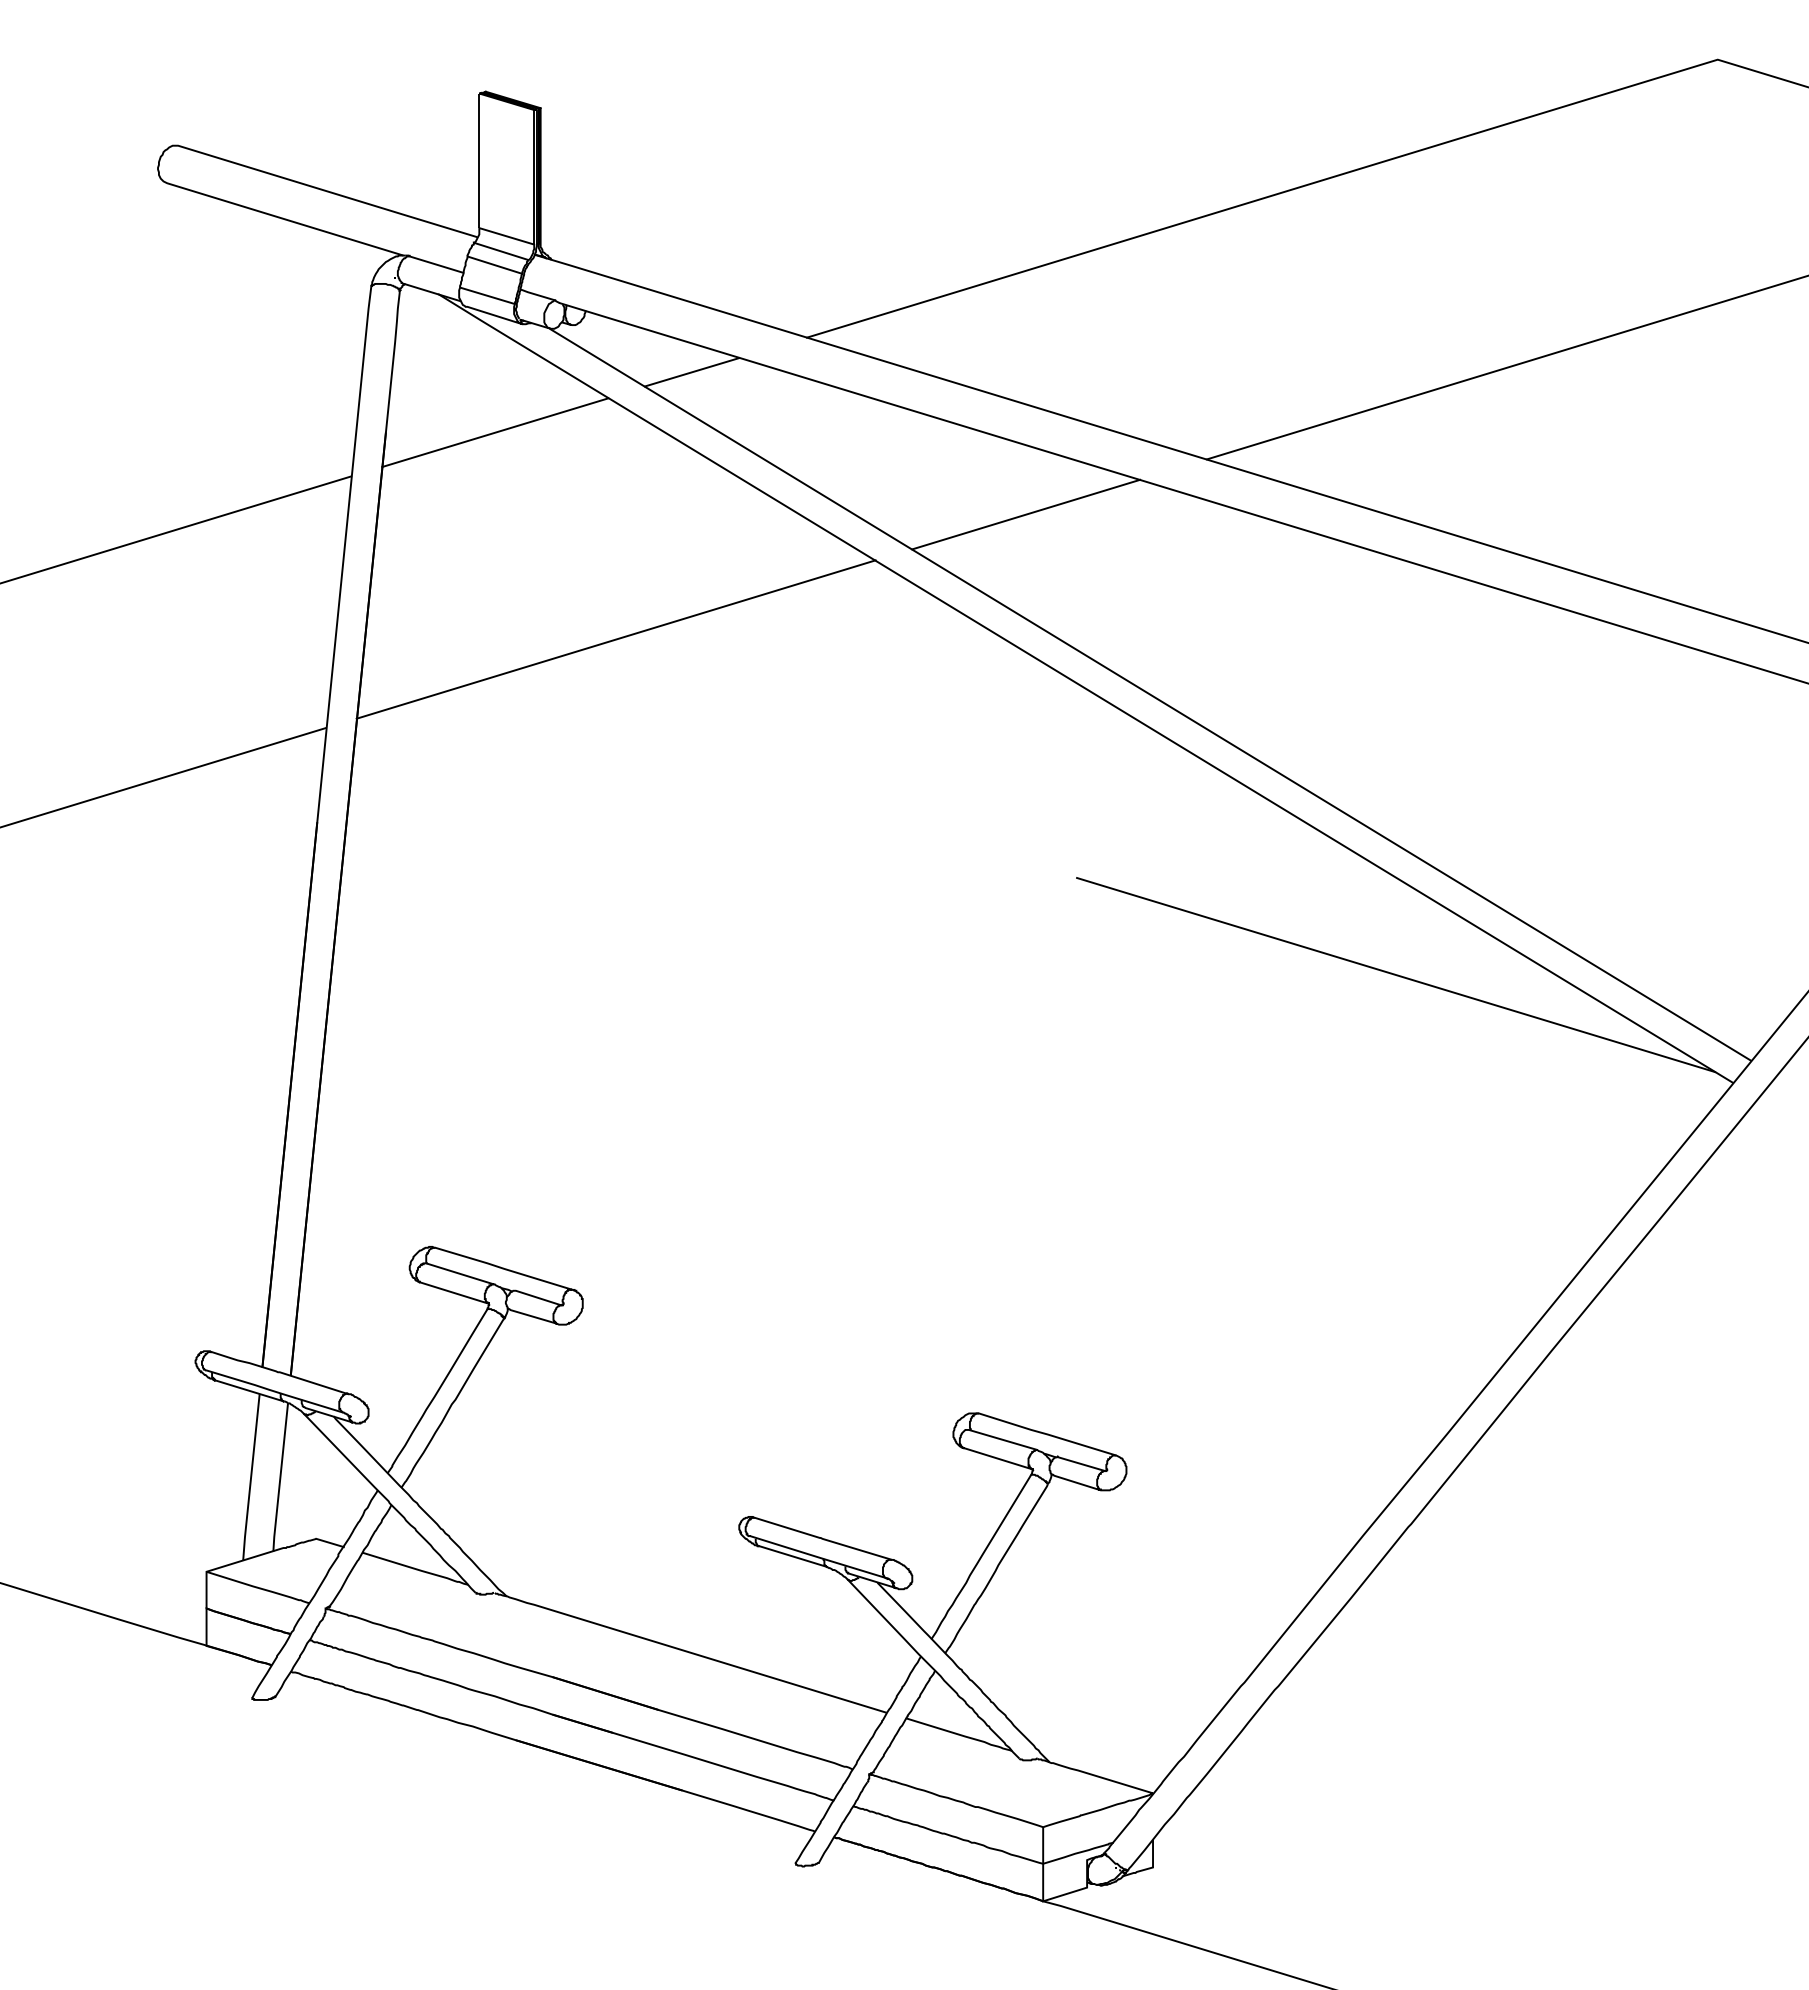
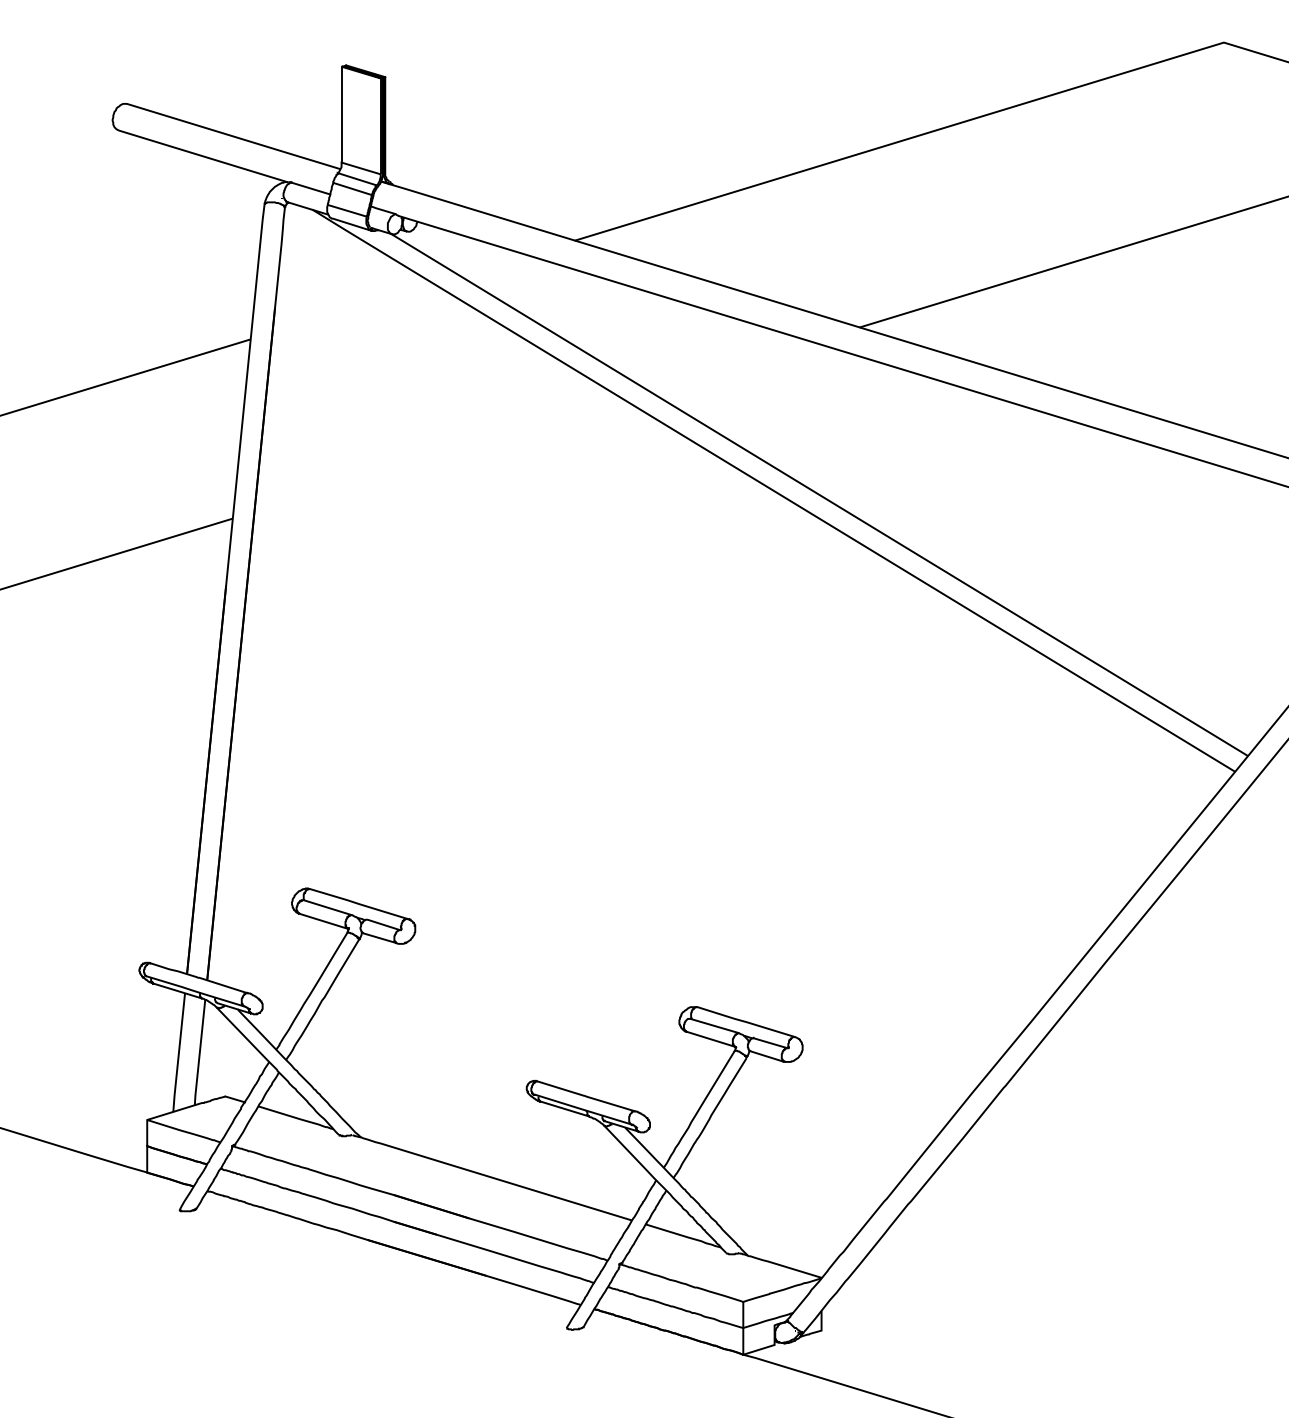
line: (692, 372) -> (493, 265), removed
line: (495, 432) -> (353, 308), removed
line: (1026, 514) -> (731, 366), removed
line: (615, 639) -> (438, 455), removed
line: (1396, 975) -> (995, 695), removed

